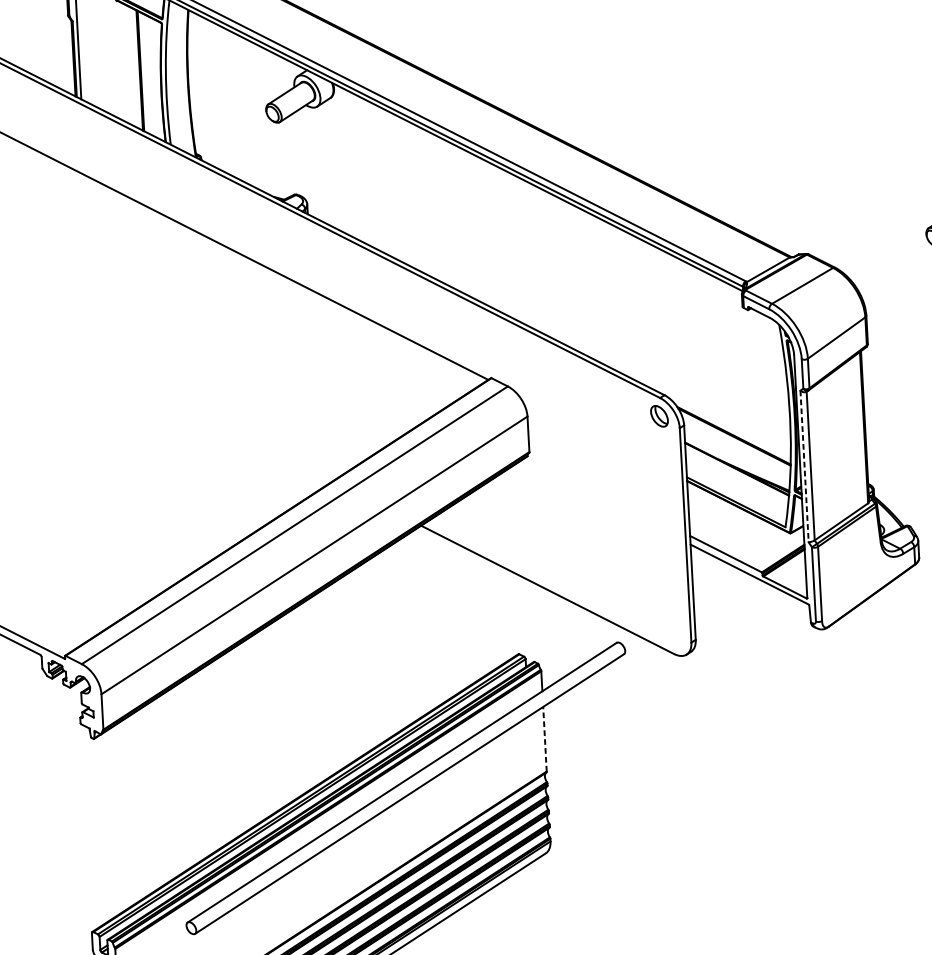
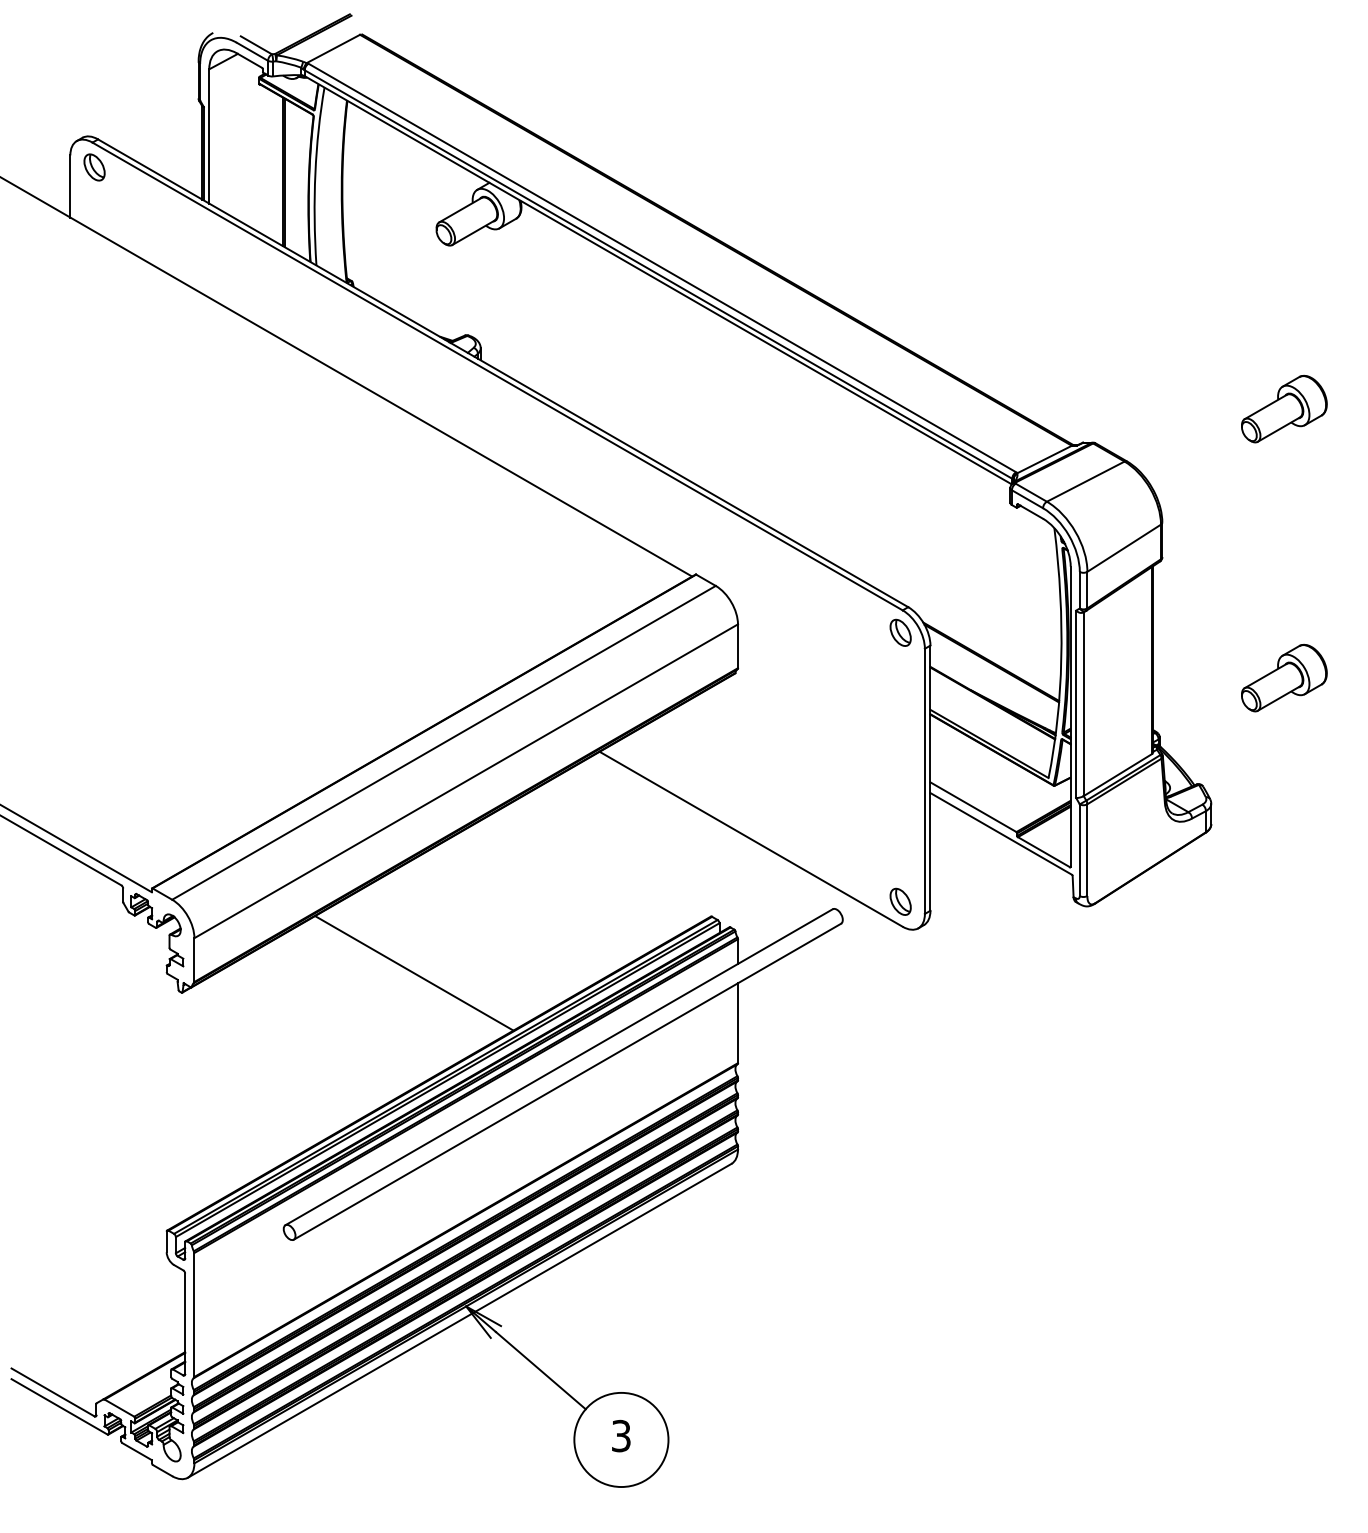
line: (804, 466) -> (1076, 704), dashed -> solid
part: (671, 633) -> (900, 901), added
line: (281, 713) -> (414, 973), added
line: (544, 739) -> (737, 1023), dashed -> solid

